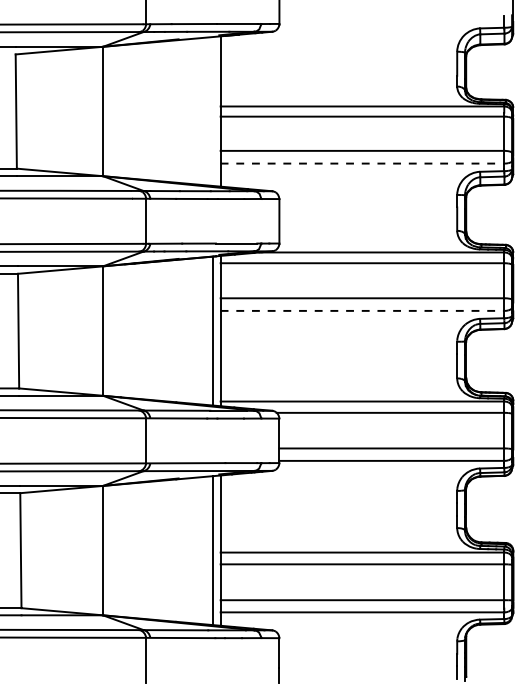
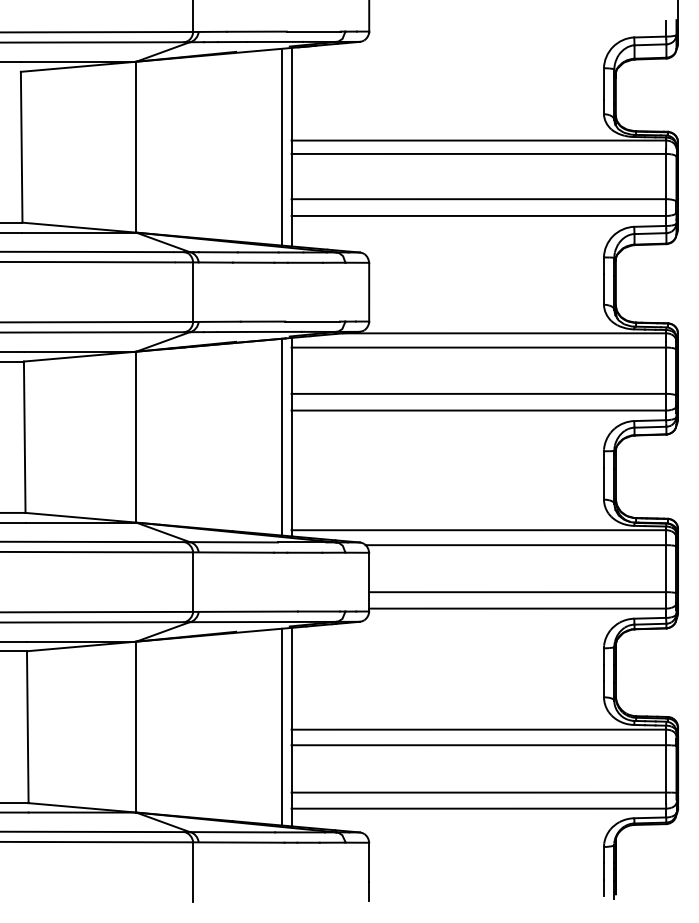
line: (213, 110) -> (281, 146), added
line: (362, 163) -> (479, 215), dashed -> solid
line: (362, 310) -> (479, 410), dashed -> solid

